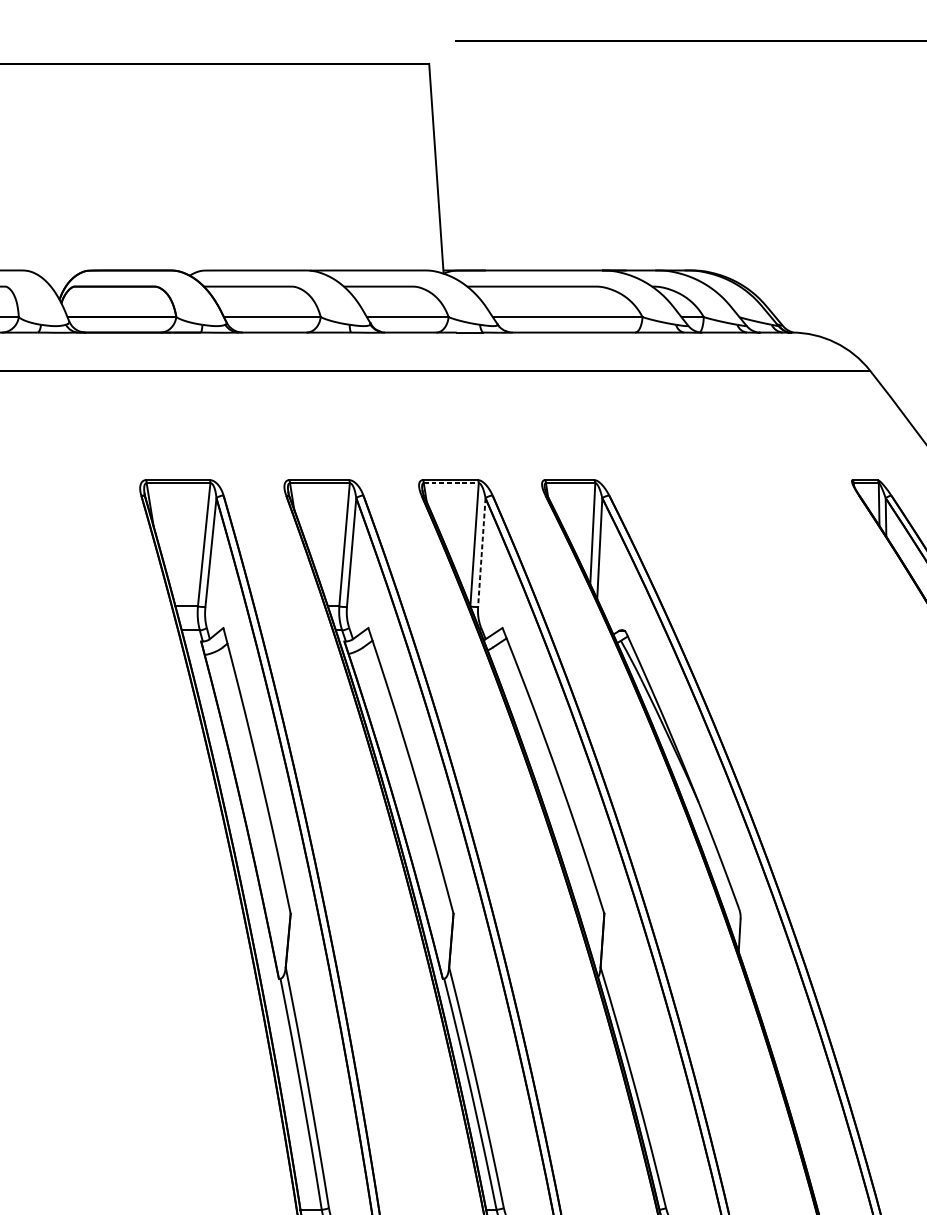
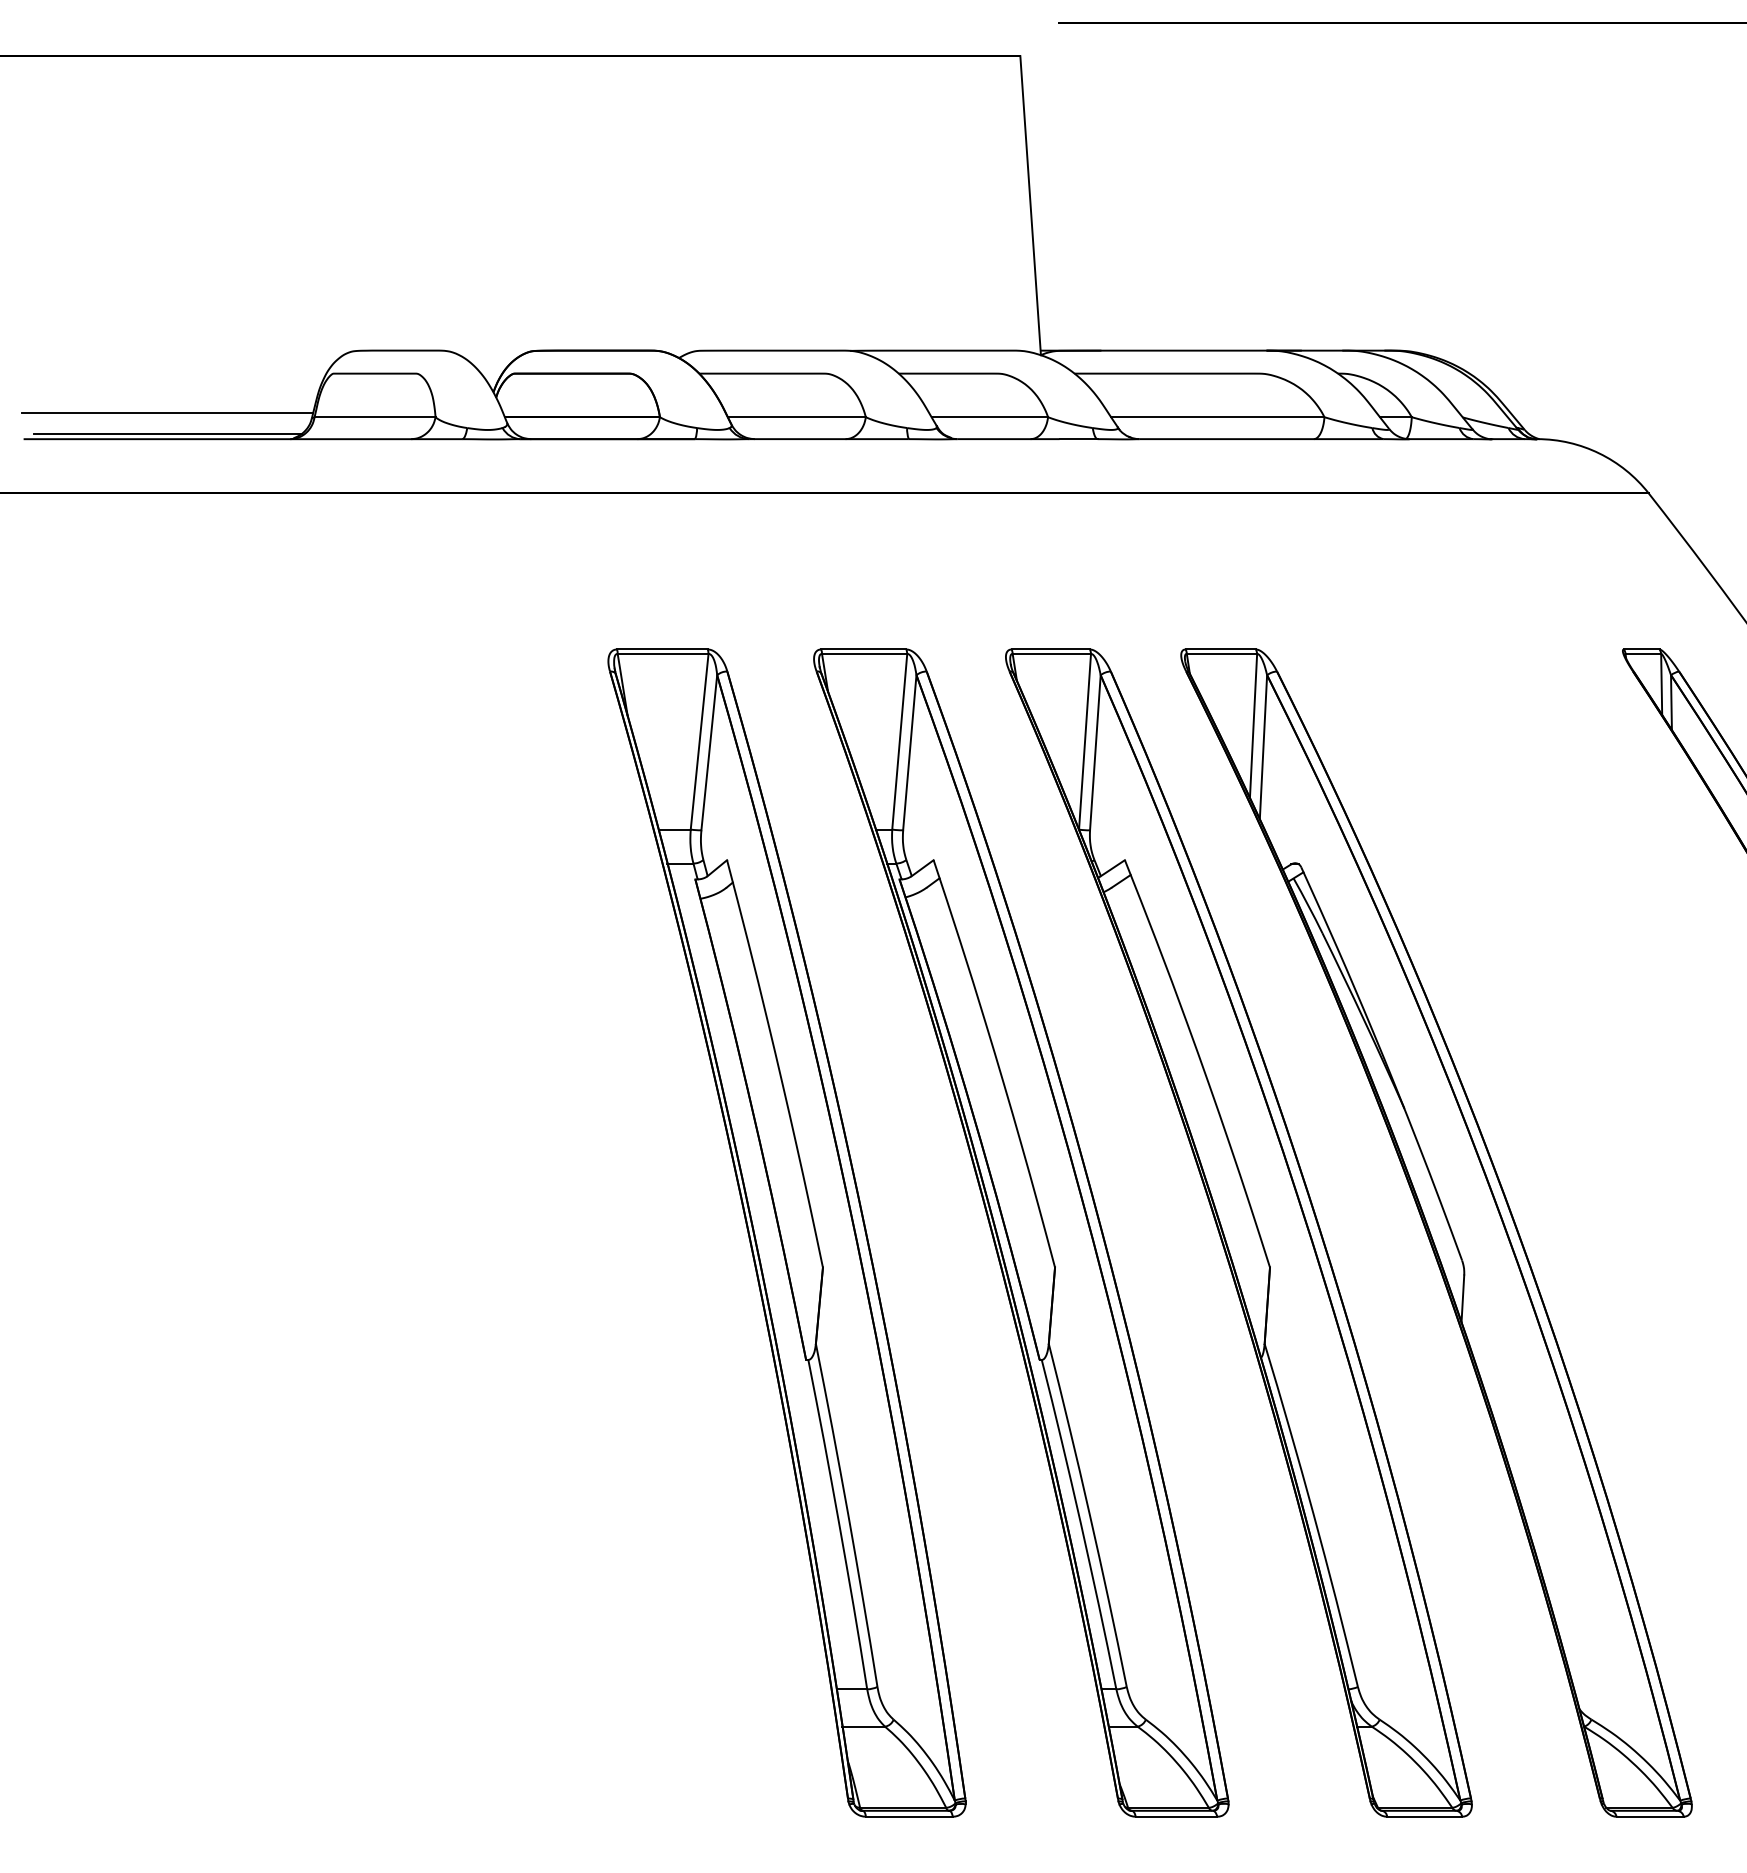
line: (451, 483) -> (1052, 654), dashed -> solid
line: (481, 552) -> (1095, 752), dashed -> solid

